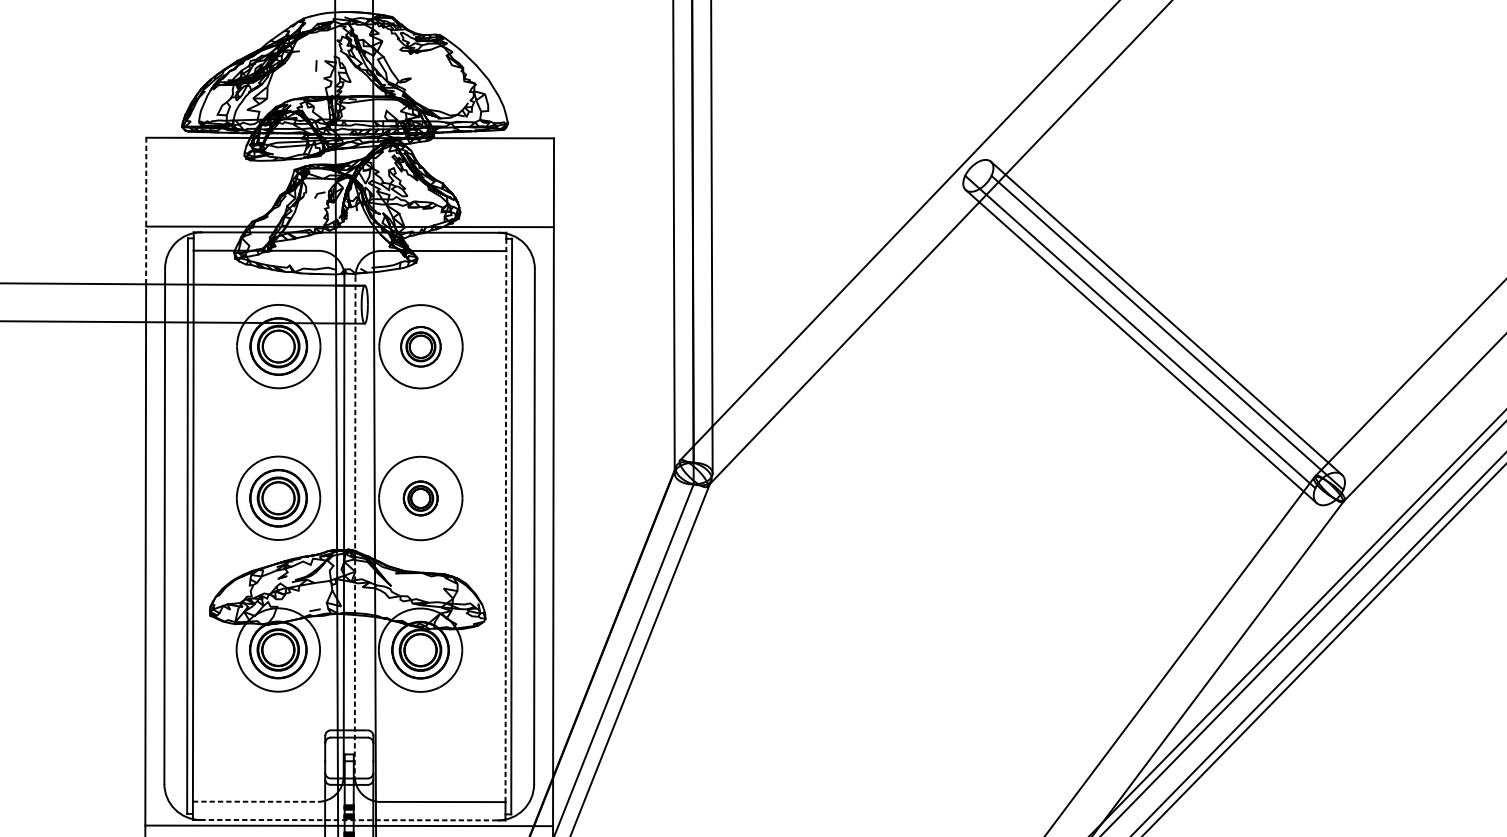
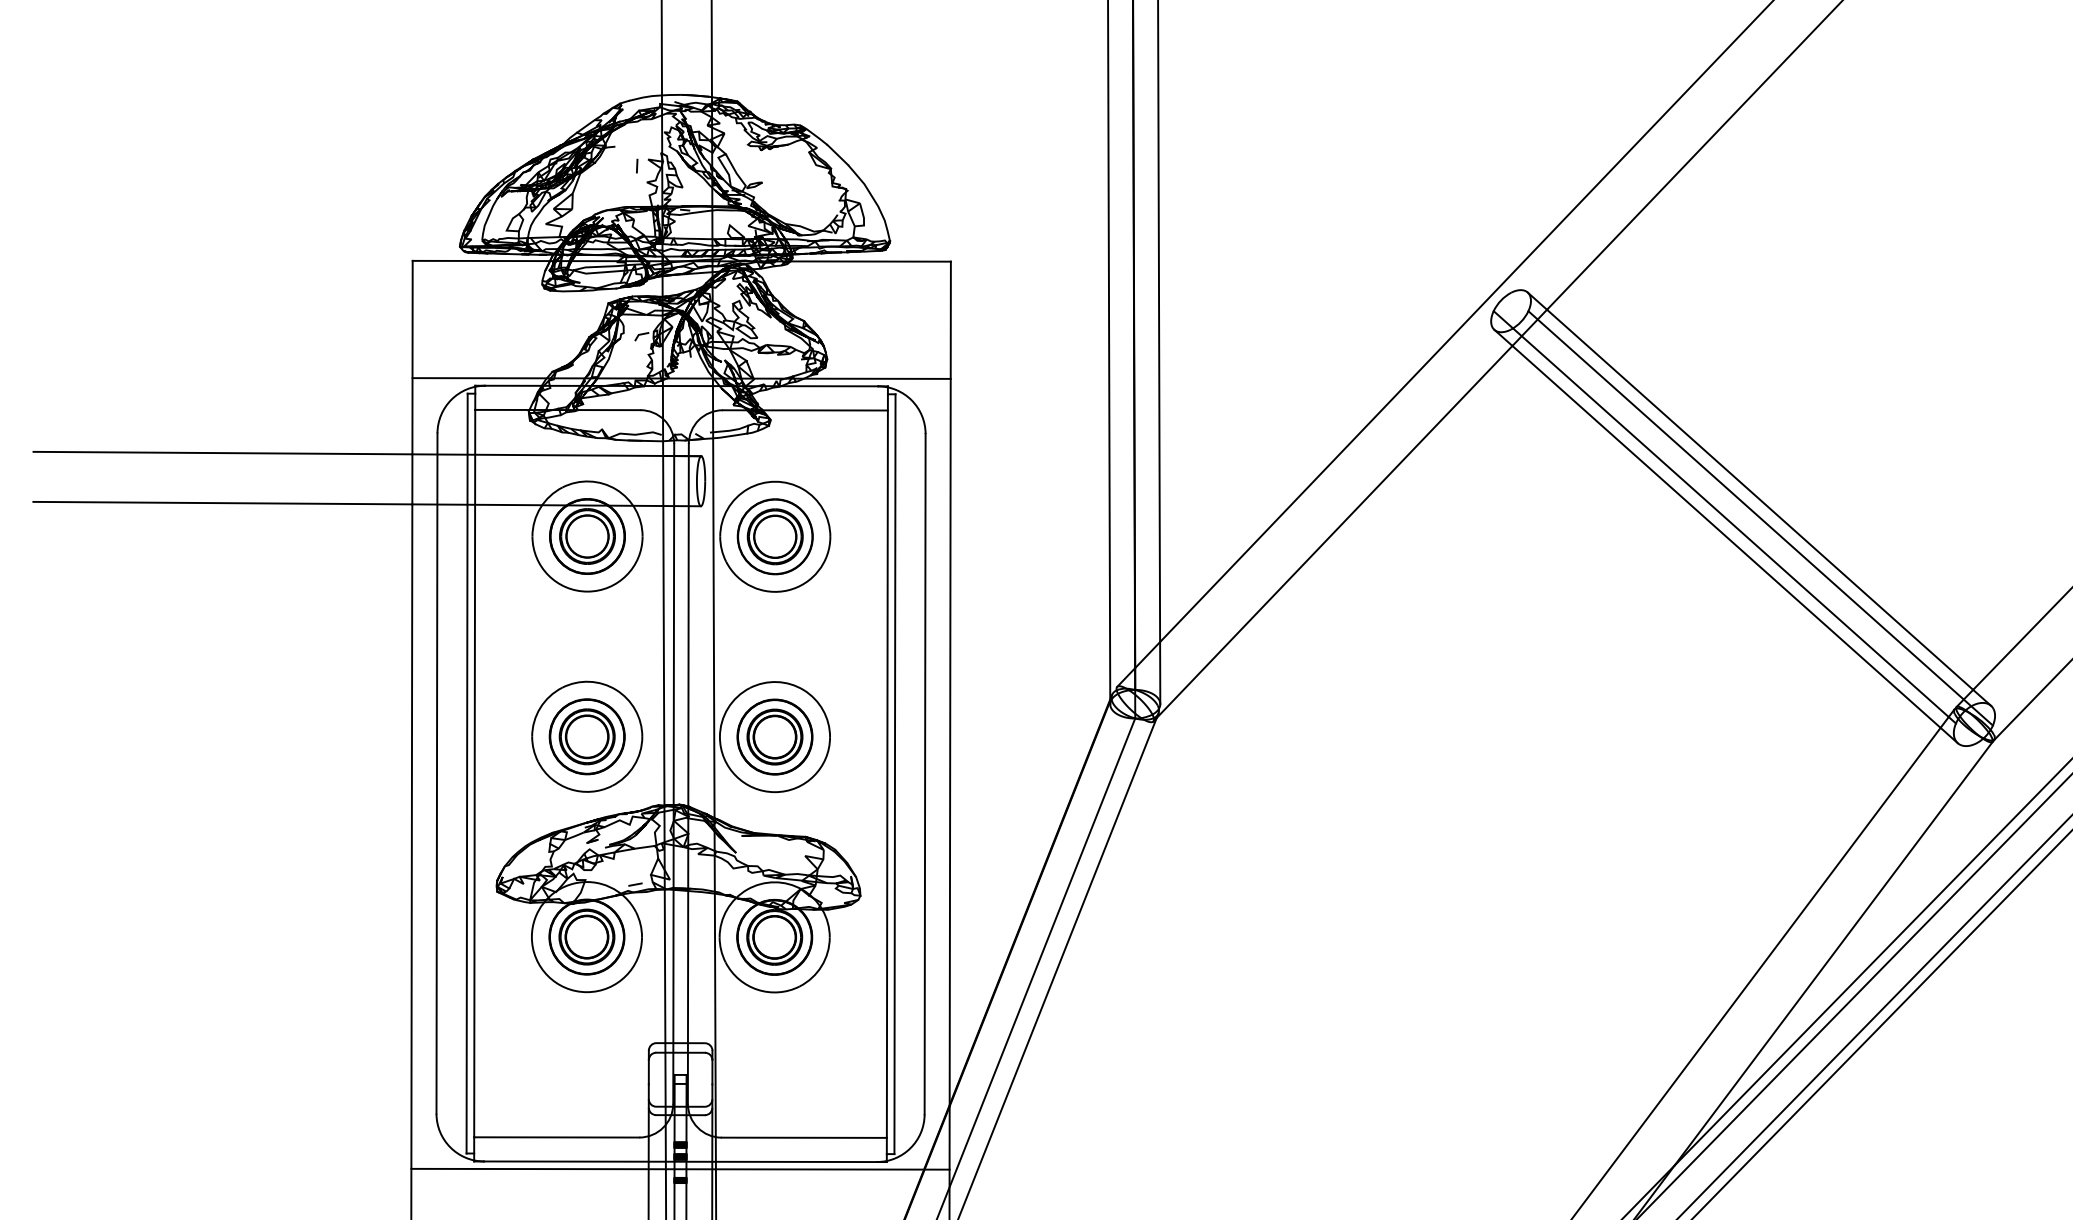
line: (146, 210) -> (412, 357), dashed -> solid
part: (420, 346) -> (774, 536), size x1.43
part: (420, 498) -> (774, 736), size x1.67
line: (506, 520) -> (887, 766), dashed -> solid
line: (355, 526) -> (688, 773), dashed -> solid
line: (255, 801) -> (556, 1137), dashed -> solid
line: (349, 819) -> (681, 1161), dashed -> solid

